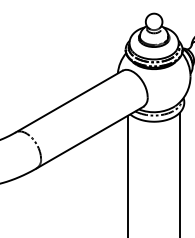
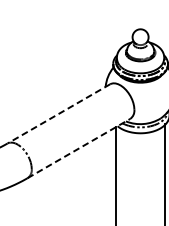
line: (69, 101) -> (59, 113), solid -> dashed
line: (90, 137) -> (79, 148), solid -> dashed

